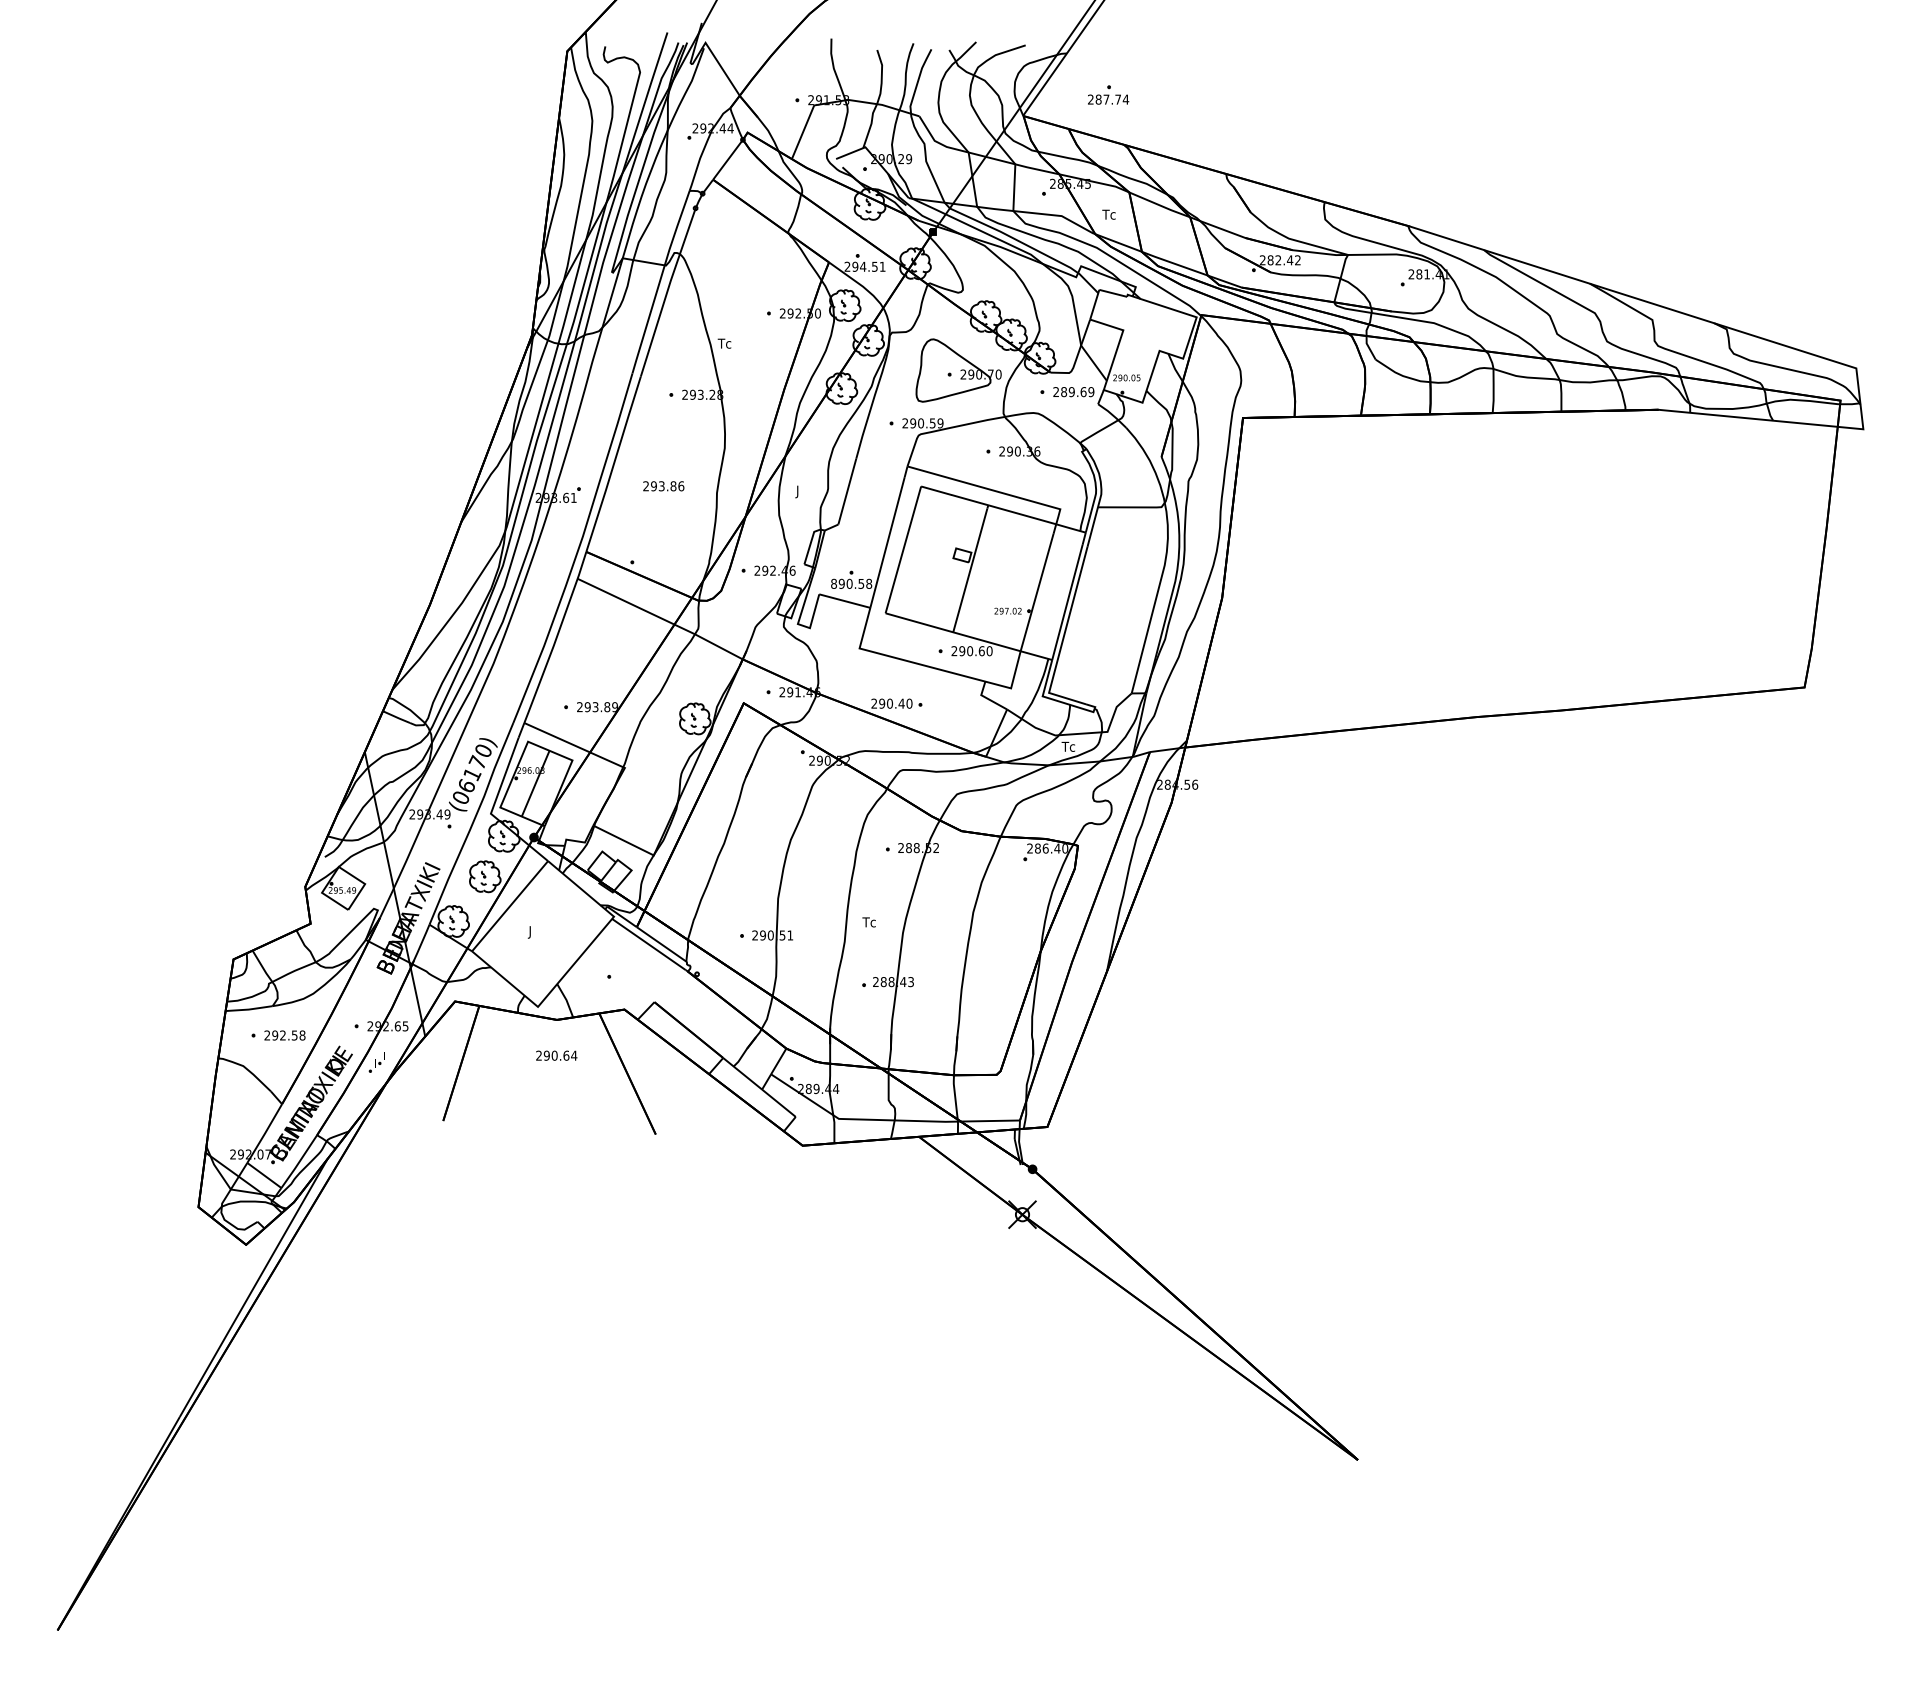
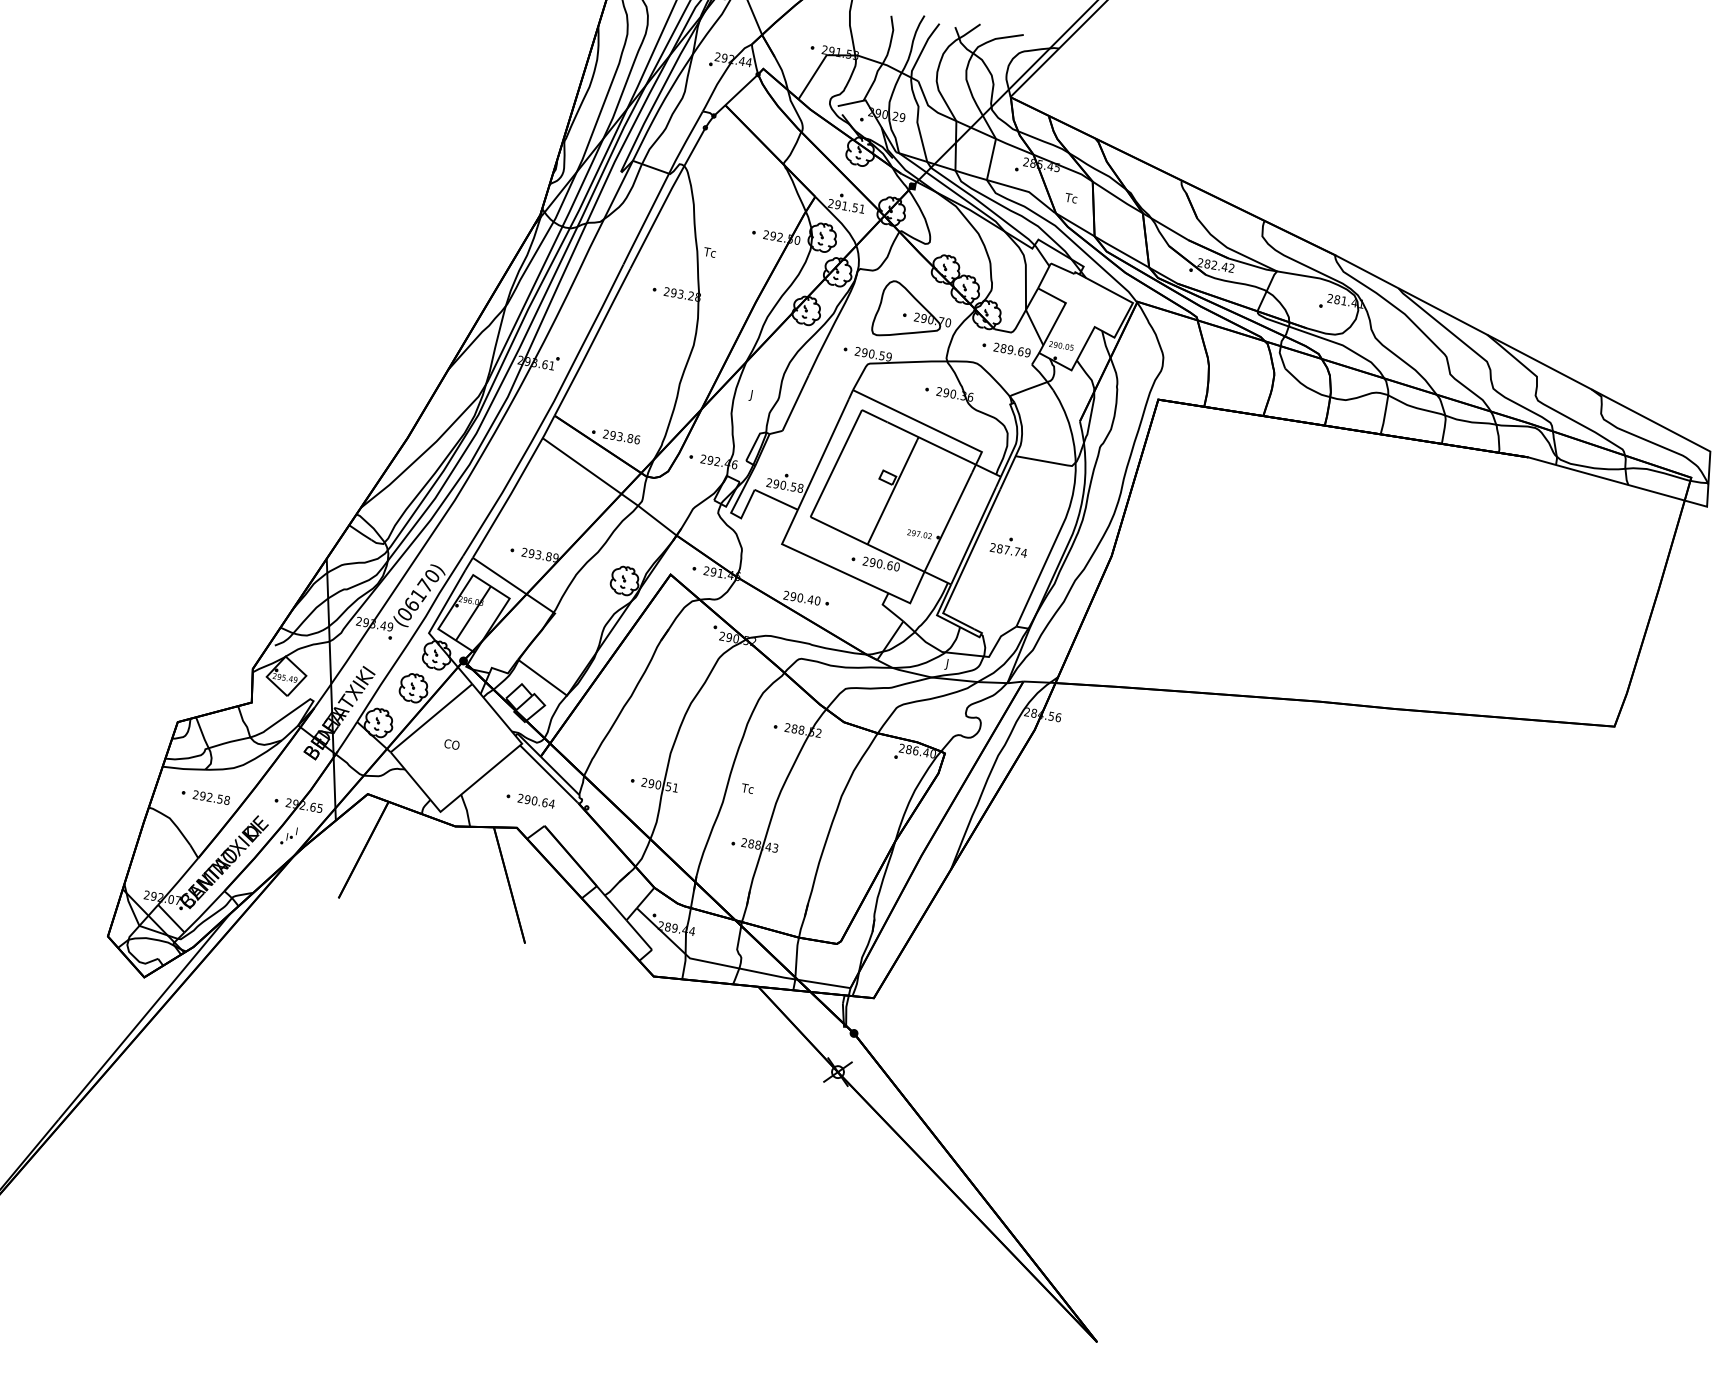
part: (1108, 94) -> (1009, 545), moved
text: (863, 266) -> (845, 205), 294.51 -> 291.51
text: (663, 486) -> (621, 437), moved
text: (833, 583) -> (769, 482), 890.58 -> 290.58
text: (1068, 747) -> (951, 664), Tc -> J
text: (536, 932) -> (450, 745), J -> CO
text: (556, 1055) -> (536, 800), moved

